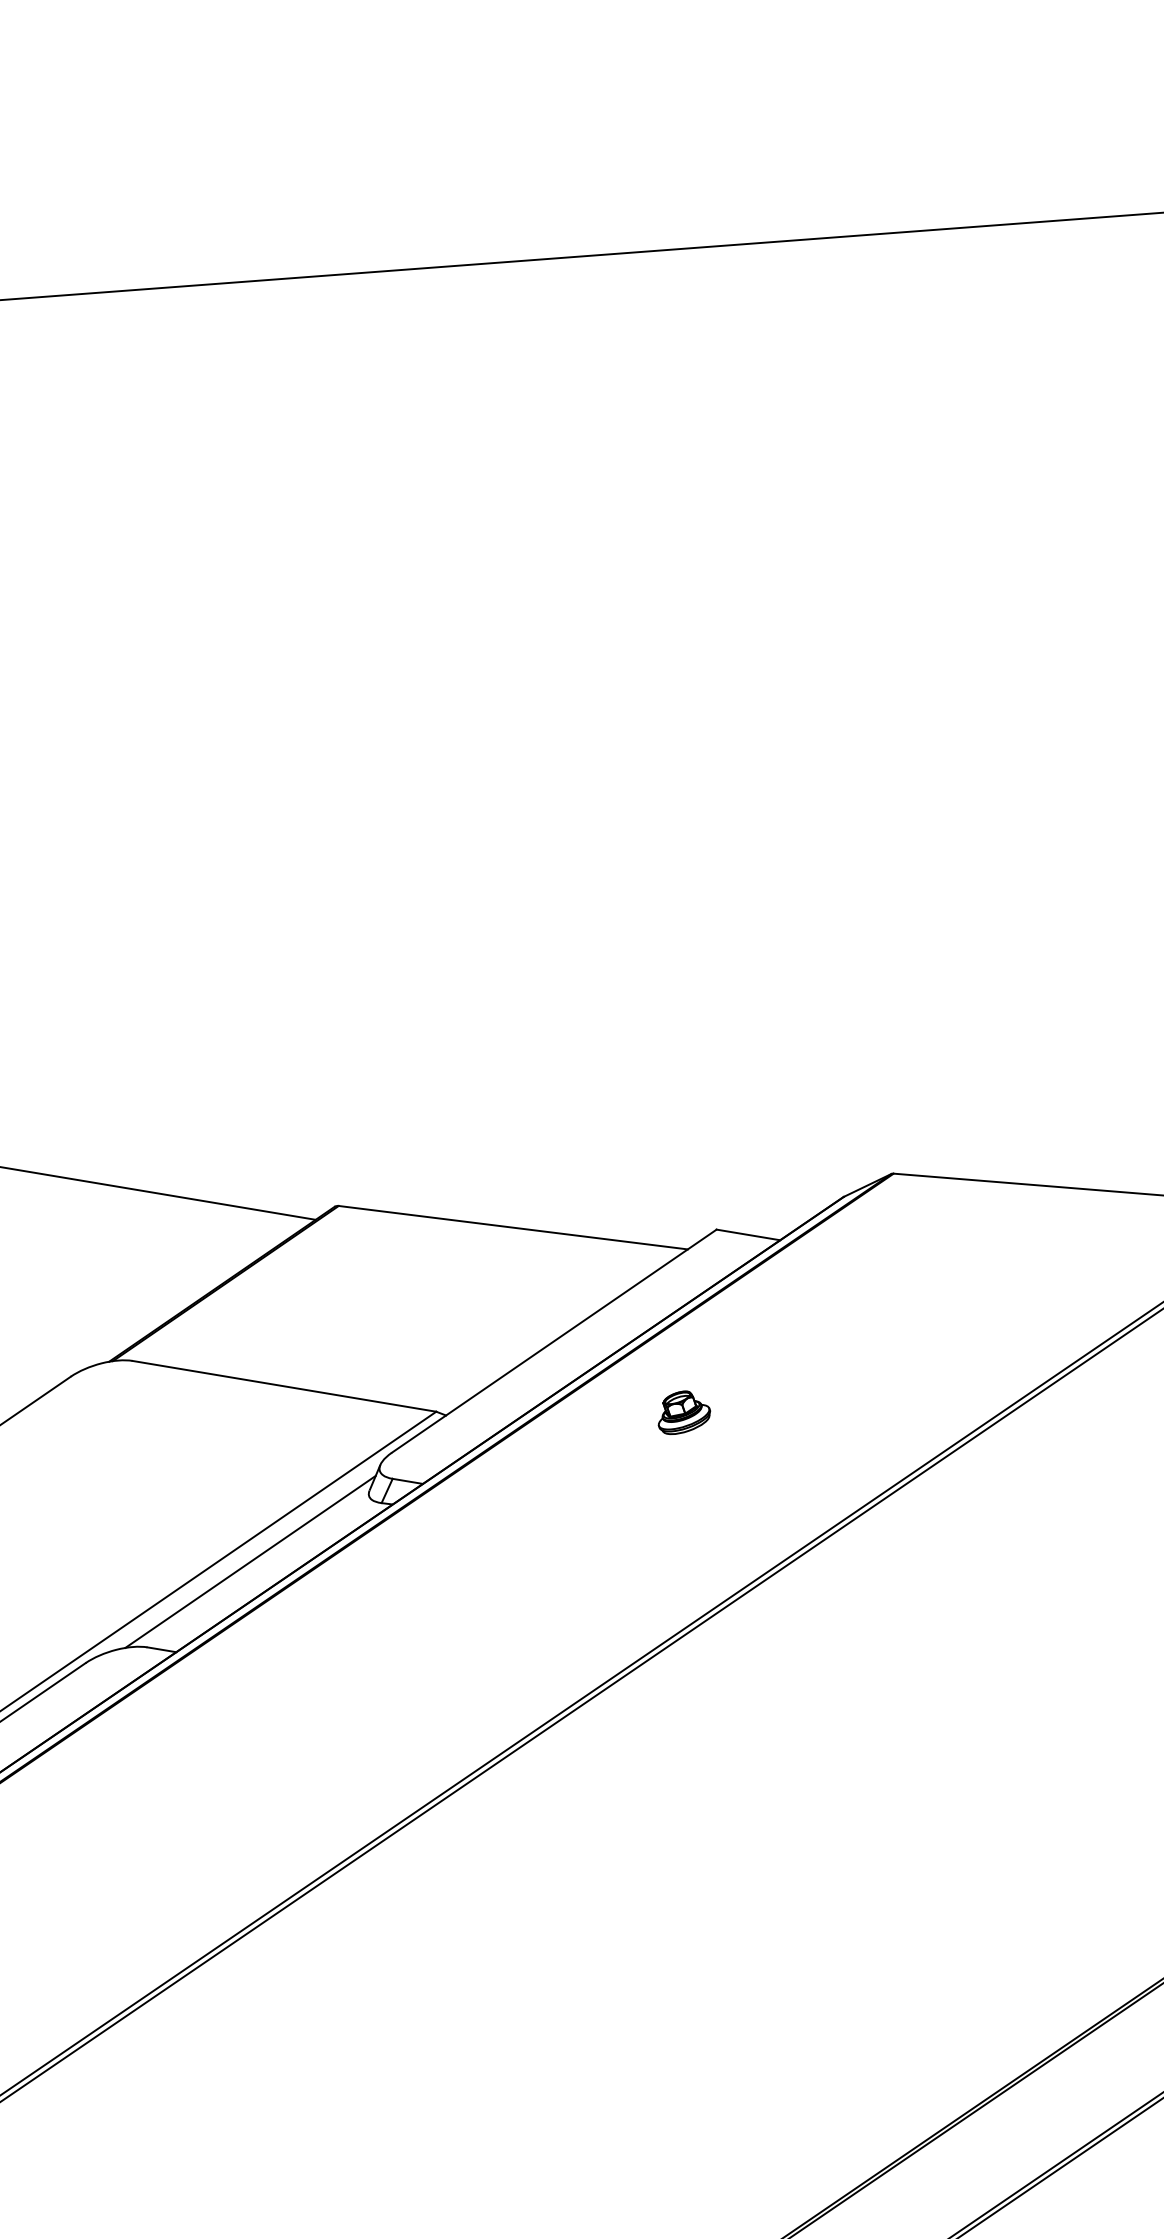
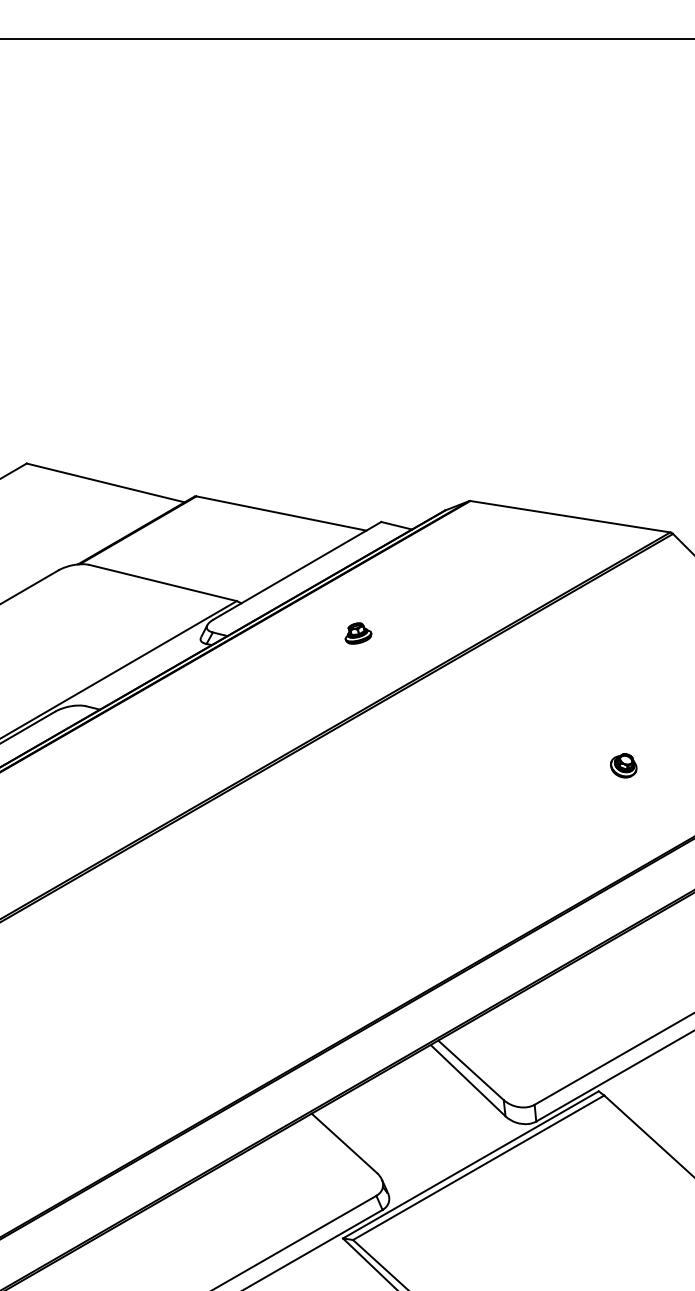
part: (683, 1412) -> (358, 633), moved
line: (249, 1560) -> (139, 667), removed

